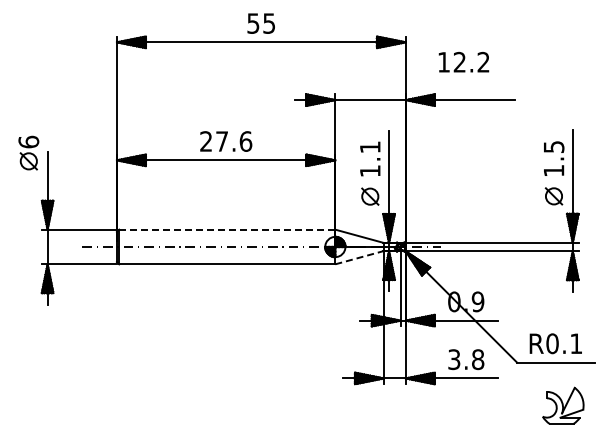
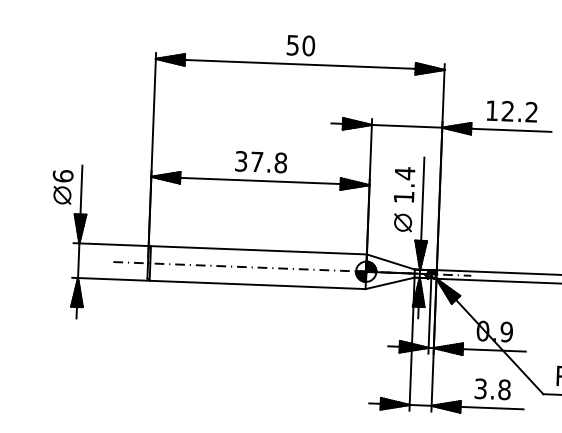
text: (269, 23) -> (309, 45), 55 -> 50
text: (463, 62) -> (511, 111), moved
text: (226, 141) -> (261, 162), 27.6 -> 37.8
text: (370, 146) -> (405, 172), 1.1 -> 1.4
part: (28, 152) -> (62, 186), moved
line: (226, 229) -> (258, 250), dashed -> solid
line: (360, 257) -> (390, 283), dashed -> solid

